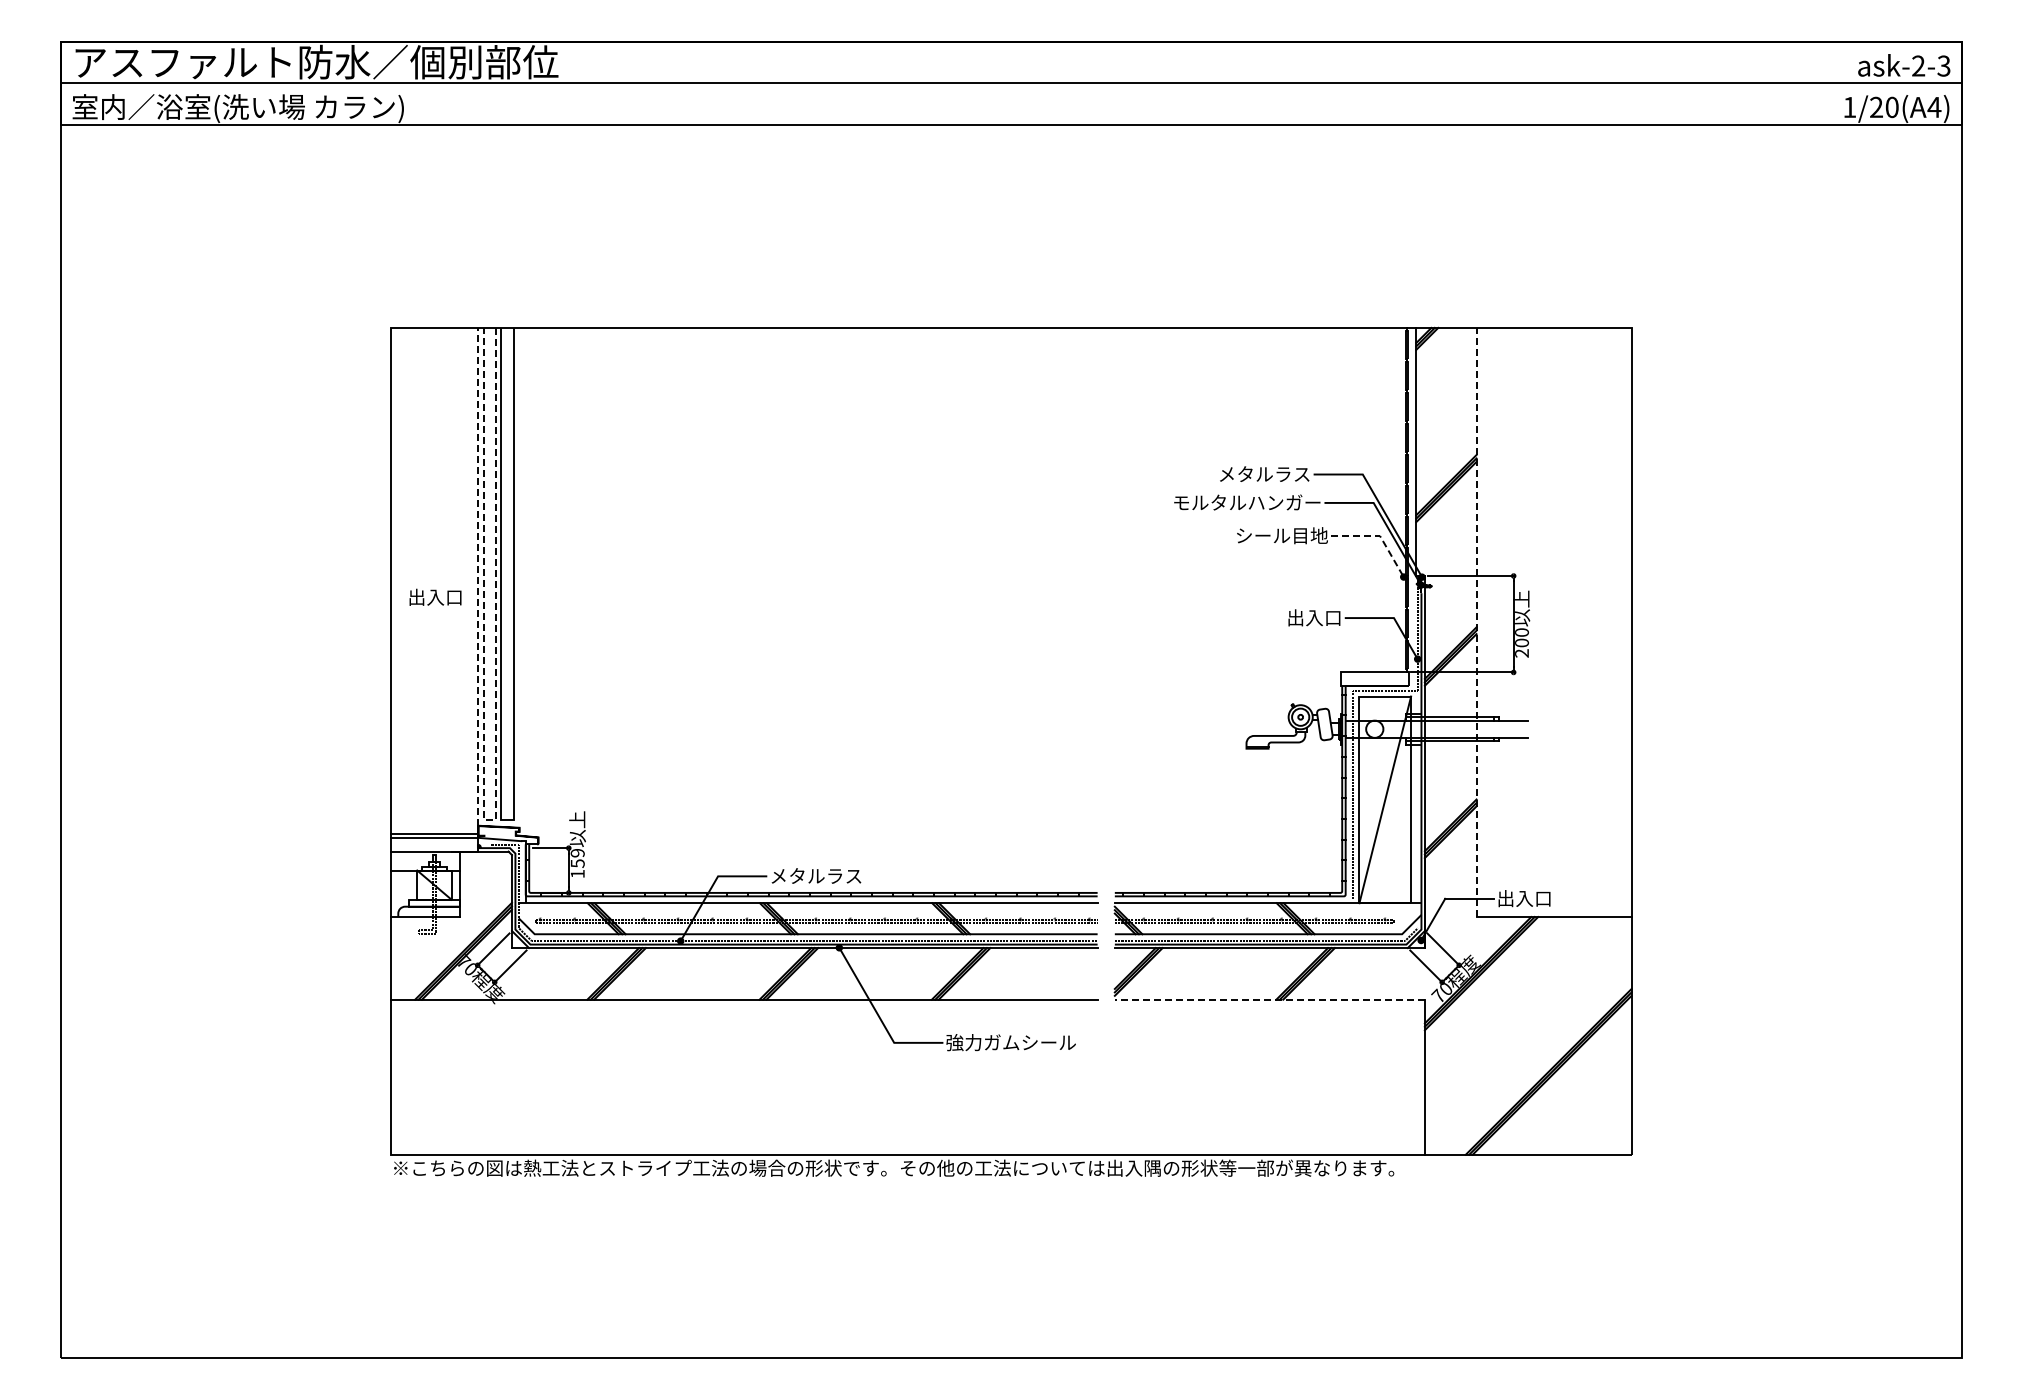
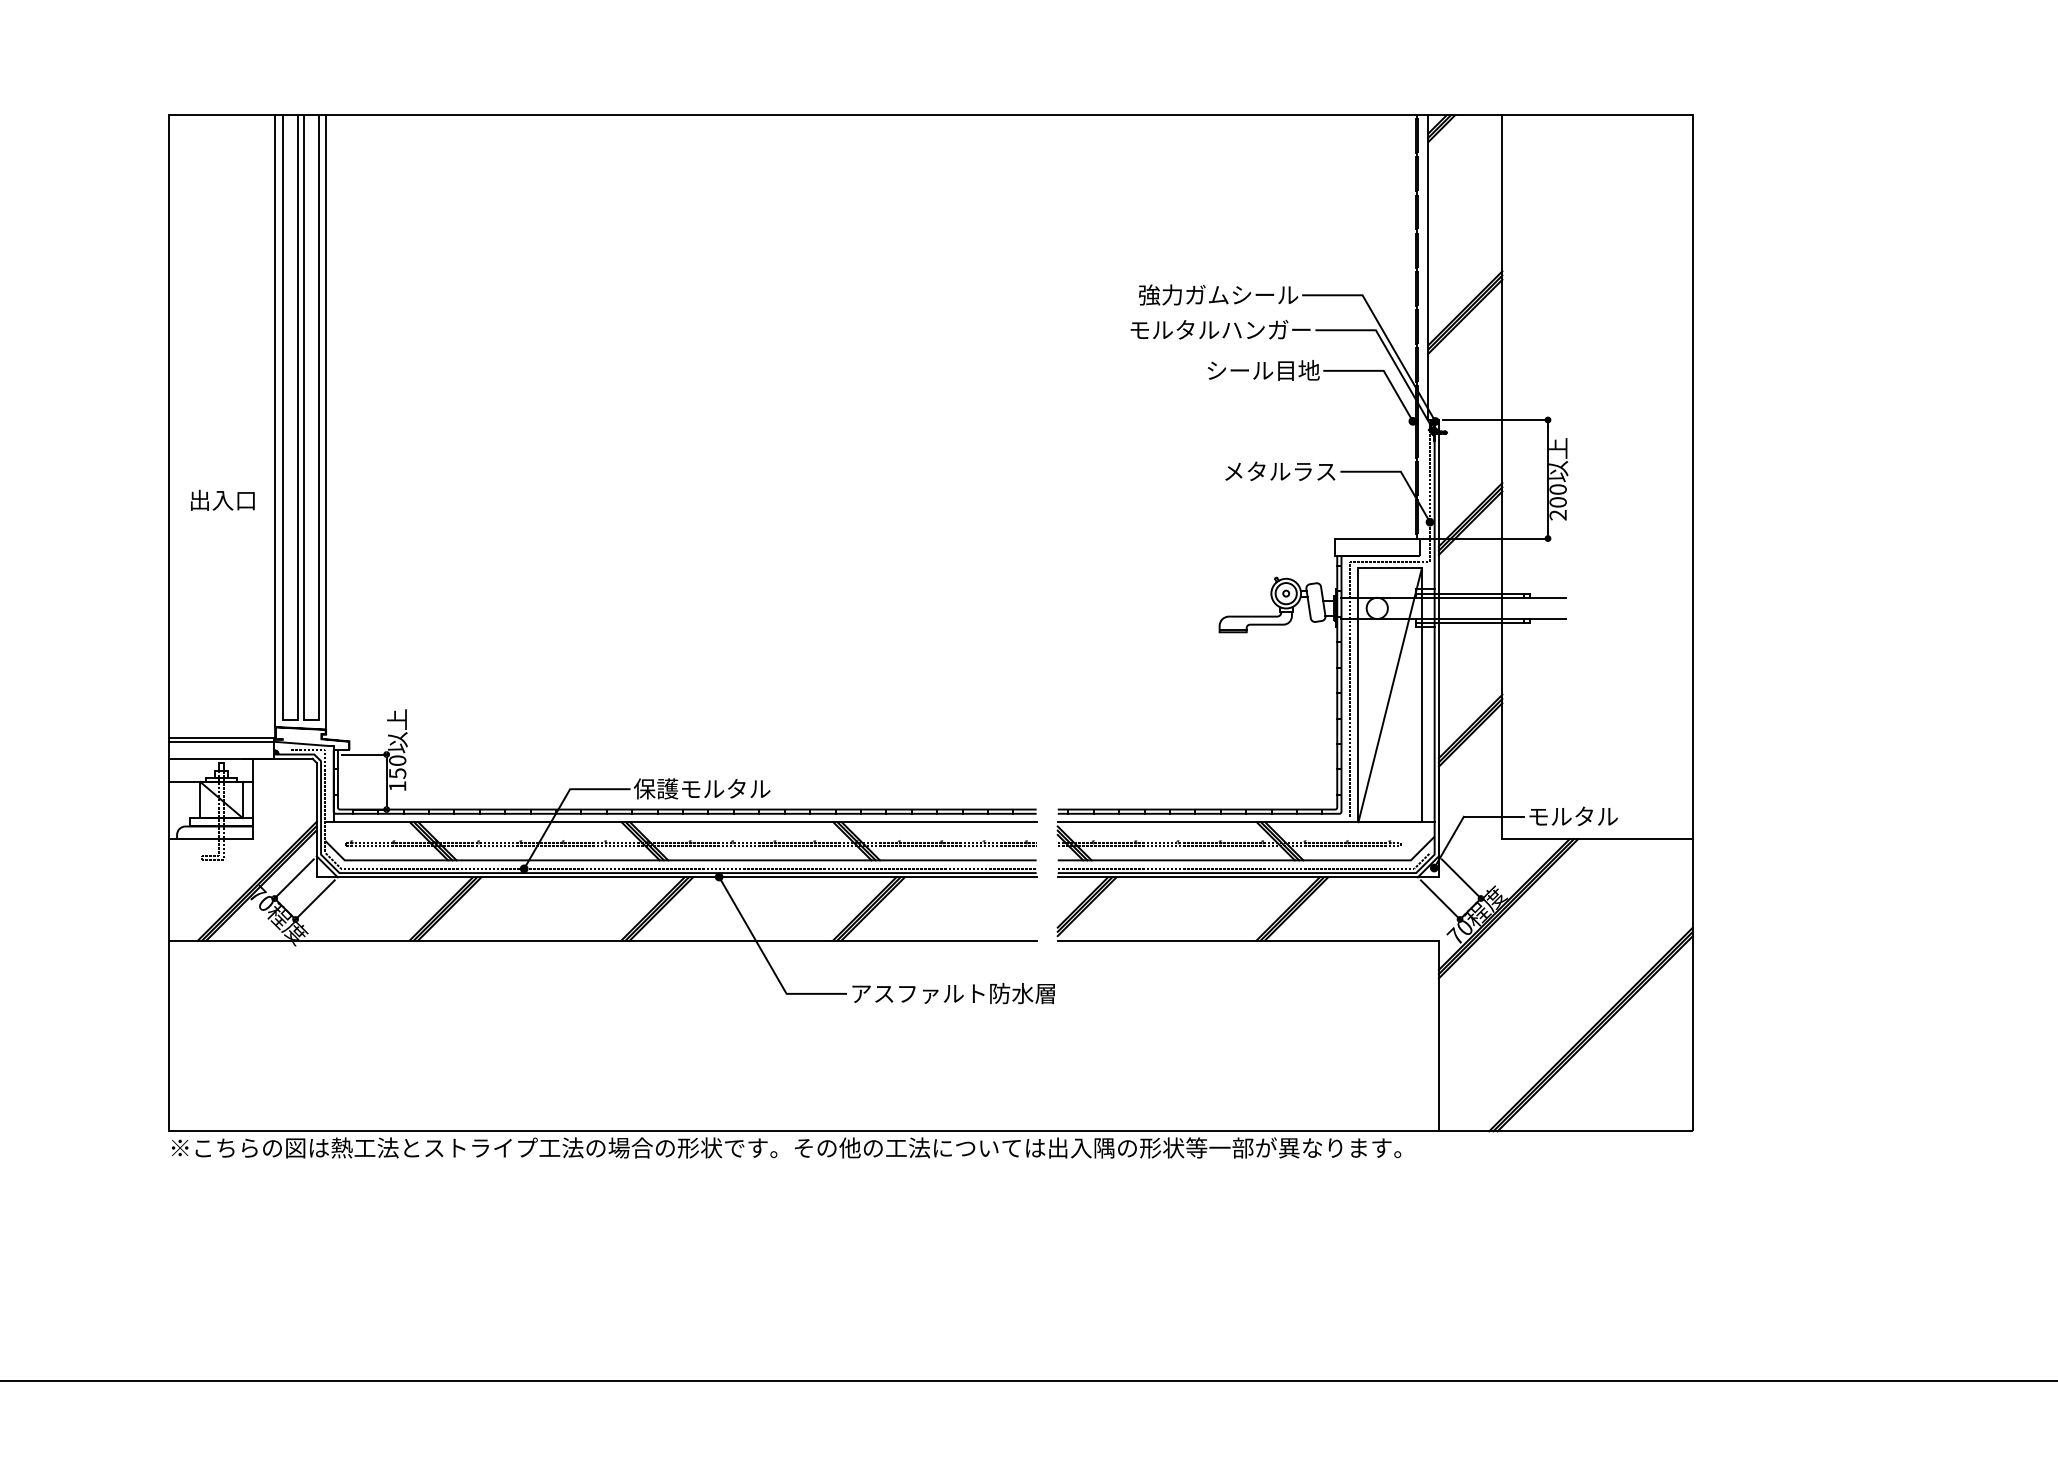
text: (1245, 473) -> (1218, 294), メタルラス -> 強力ガムシール
line: (1380, 535) -> (1384, 370), dashed -> solid
line: (478, 576) -> (275, 420), dashed -> solid
line: (519, 577) -> (326, 421), added
text: (435, 596) -> (222, 499), moved
text: (1295, 617) -> (1279, 471), 出入口 -> メタルラス
line: (1476, 622) -> (1502, 477), dashed -> solid
line: (489, 819) -> (289, 719), dashed -> solid
text: (577, 852) -> (397, 759), 159 -> 150
text: (825, 875) -> (702, 788), メタルラス -> 保護モルタル
text: (1534, 898) -> (1573, 816), 出入口 -> モルタル
line: (1269, 999) -> (1247, 940), dashed -> solid
text: (1029, 1042) -> (952, 993), 強力ガムシール -> アスファルト防水層

